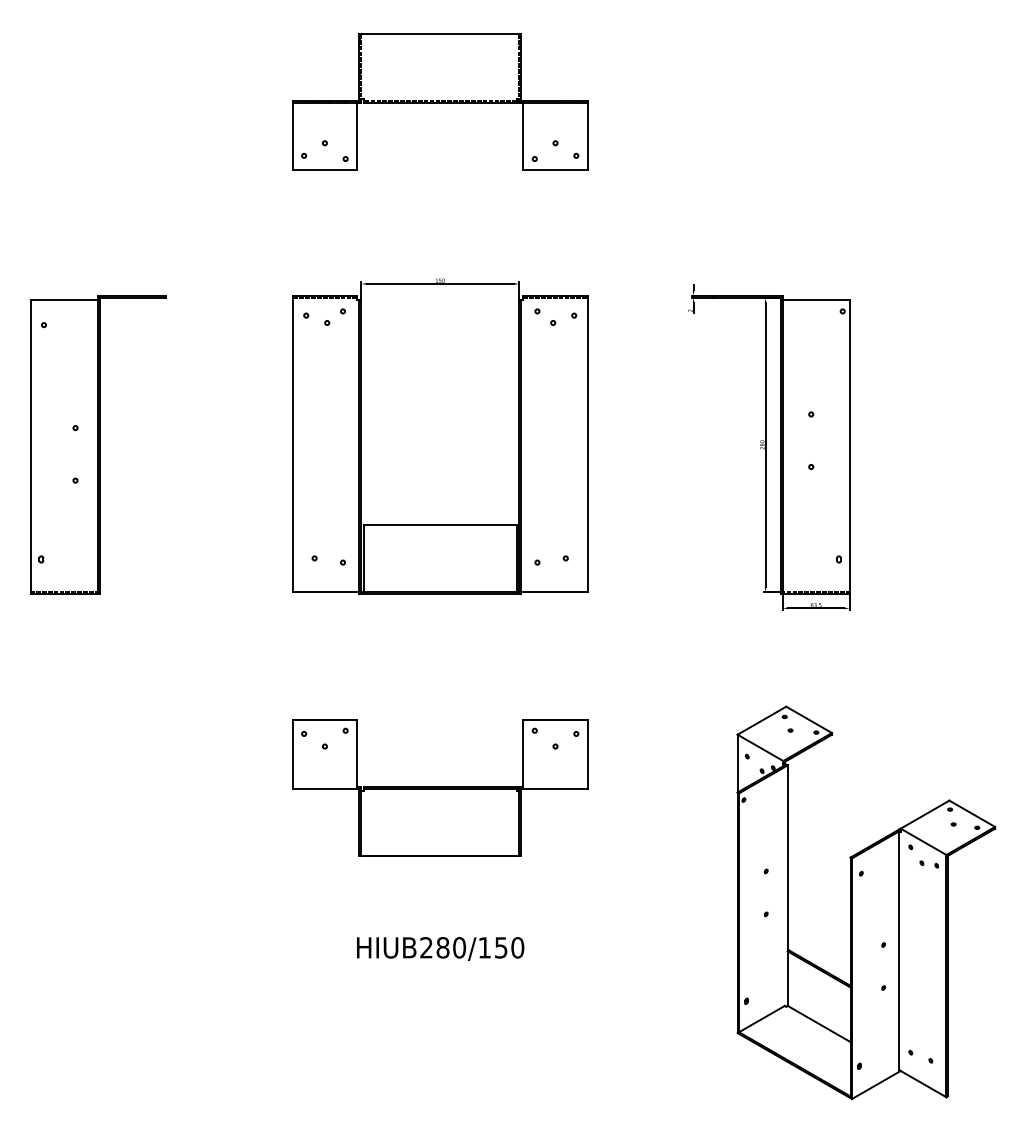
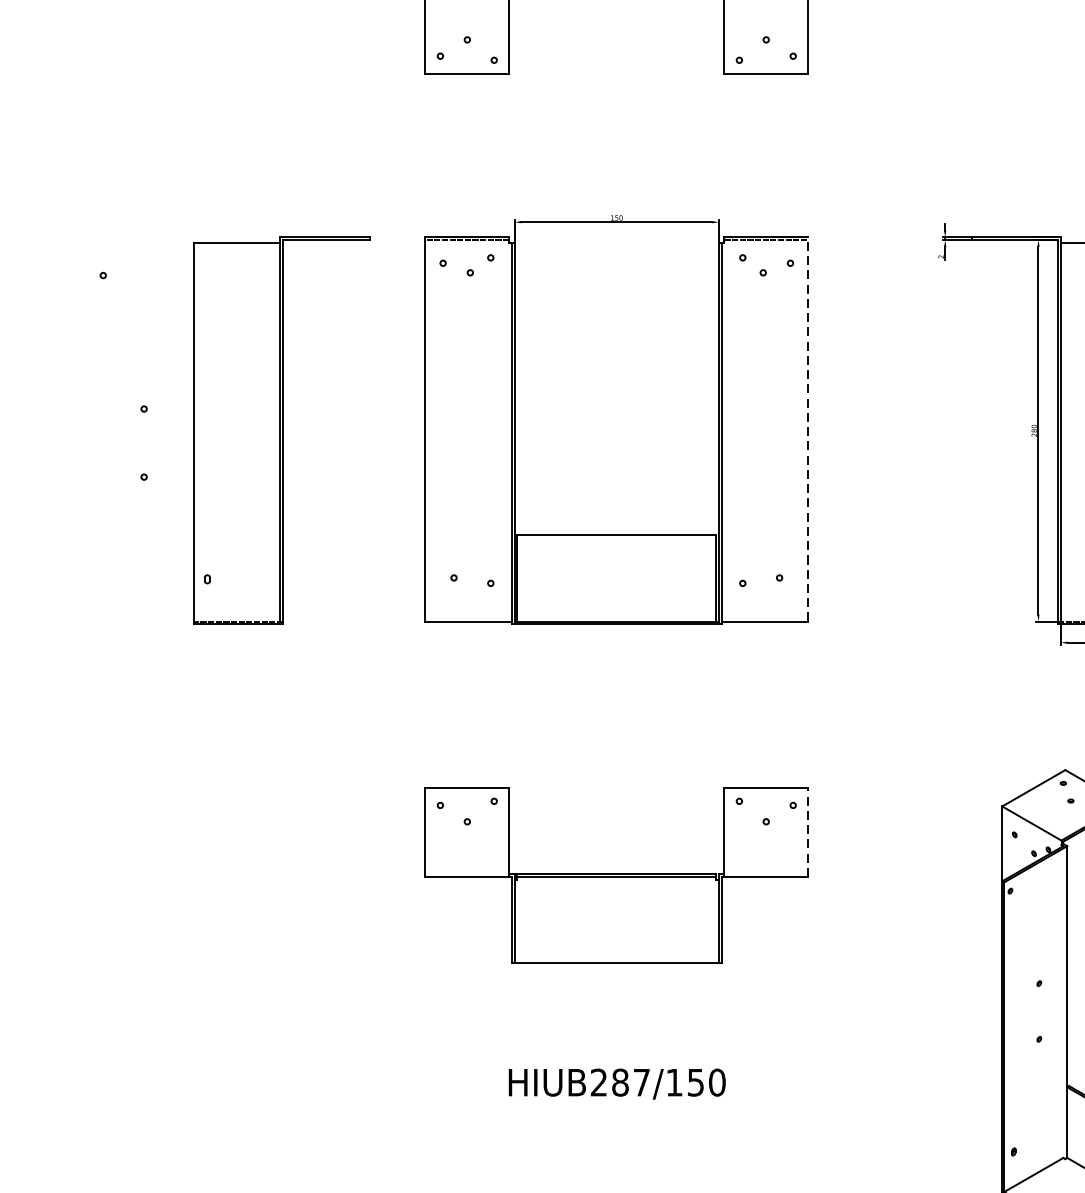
line: (587, 443) -> (807, 429), solid -> dashed
part: (98, 444) -> (281, 430), moved
line: (587, 754) -> (807, 832), solid -> dashed
text: (459, 947) -> (641, 1082), HIUB280/150 -> HIUB287/150

